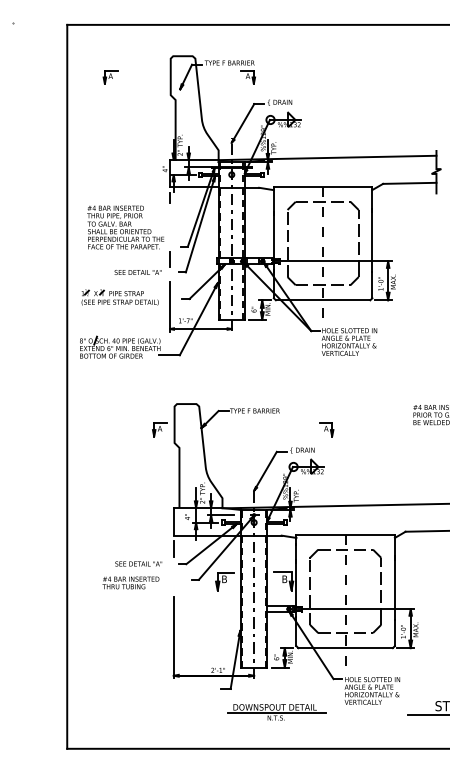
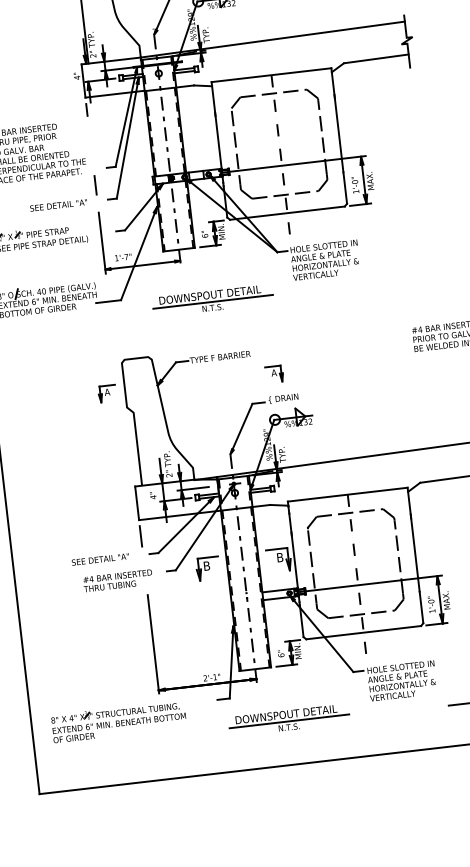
part: (254, 364) -> (213, 300), added
part: (326, 429) -> (274, 373), moved
text: (130, 582) -> (117, 580), moved
part: (138, 696) -> (118, 720), added

